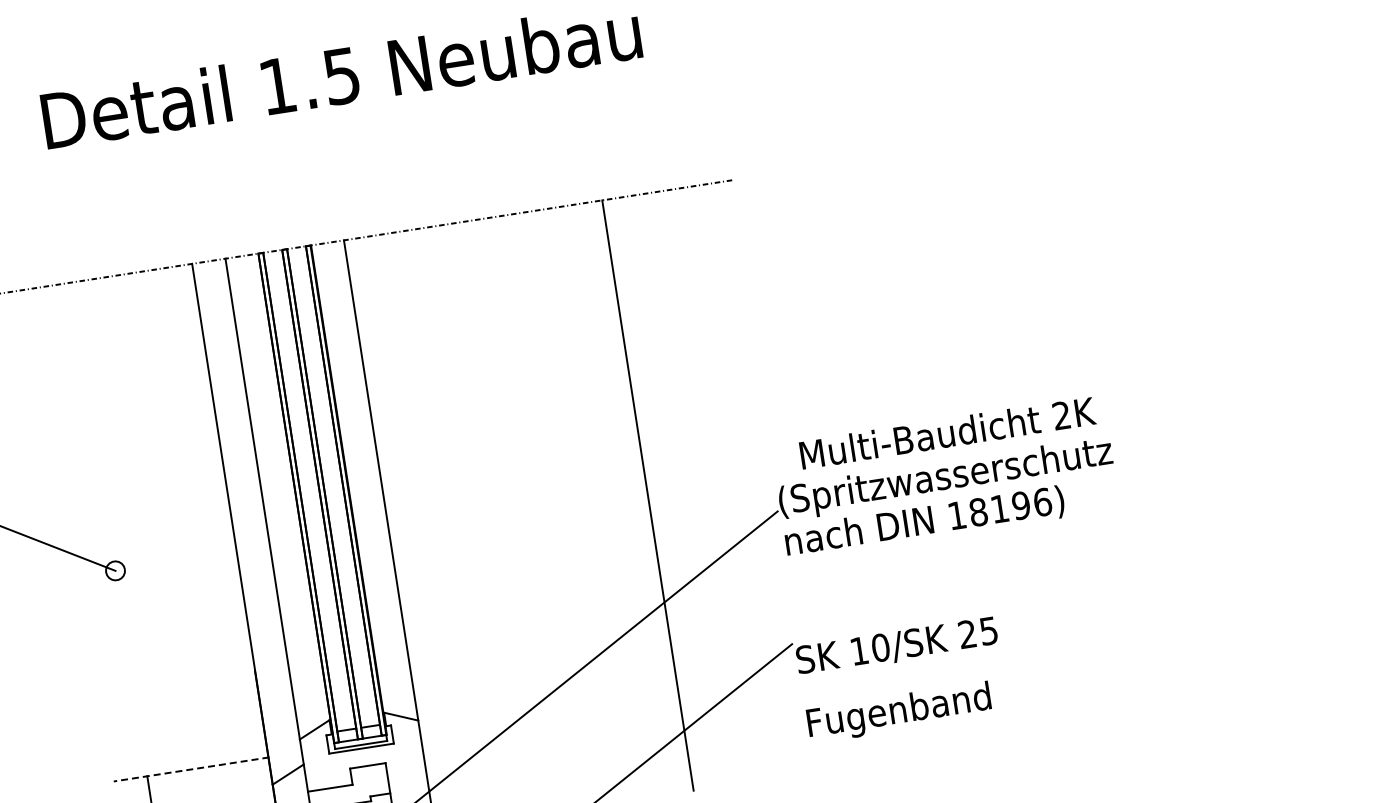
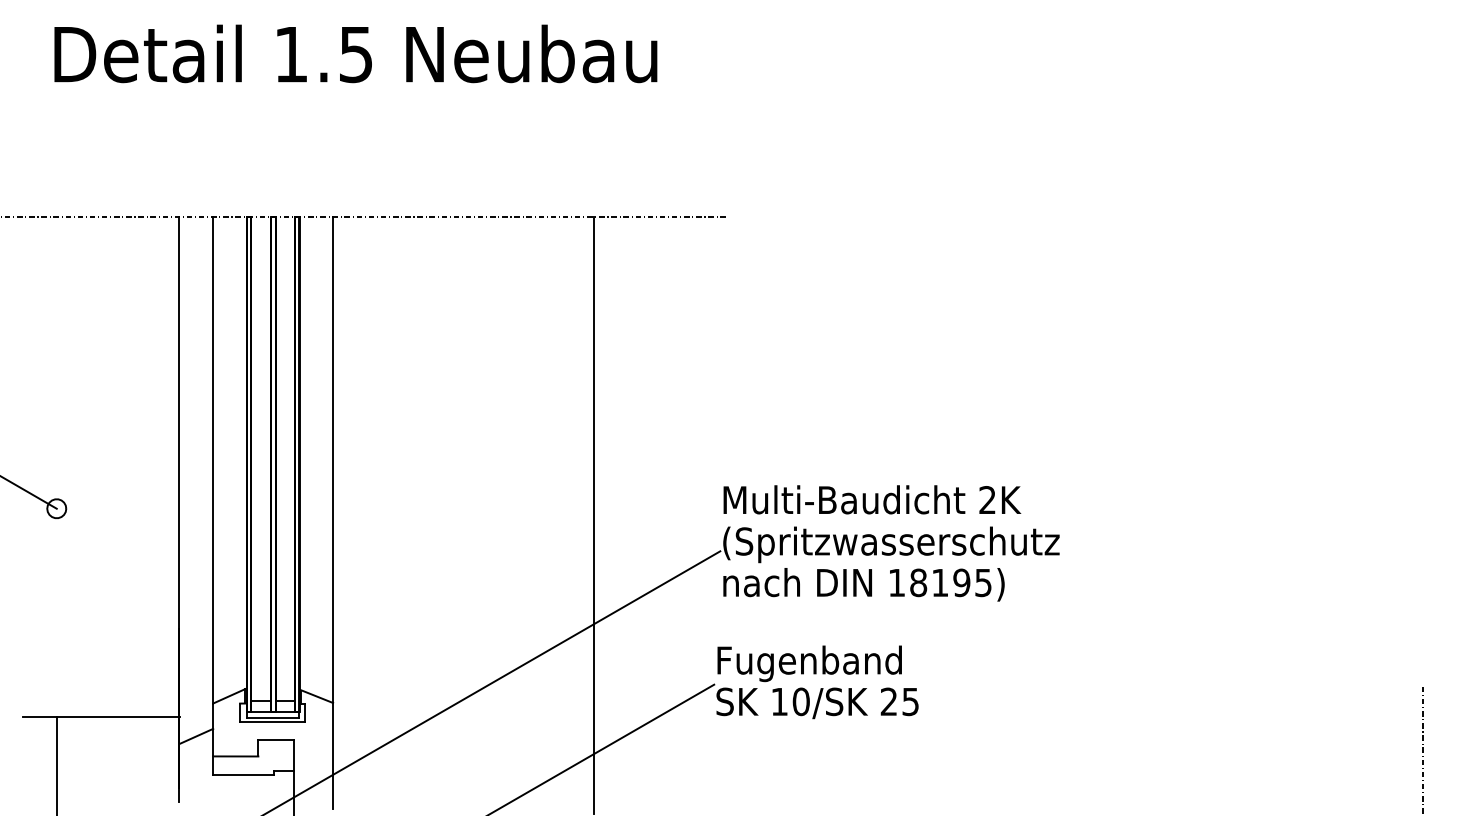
text: (947, 432) -> (872, 499), moved
text: (1042, 501) -> (983, 582), 18196) -> 18195)
text: (899, 712) -> (809, 663), moved
line: (191, 769) -> (101, 716), dashed -> solid

